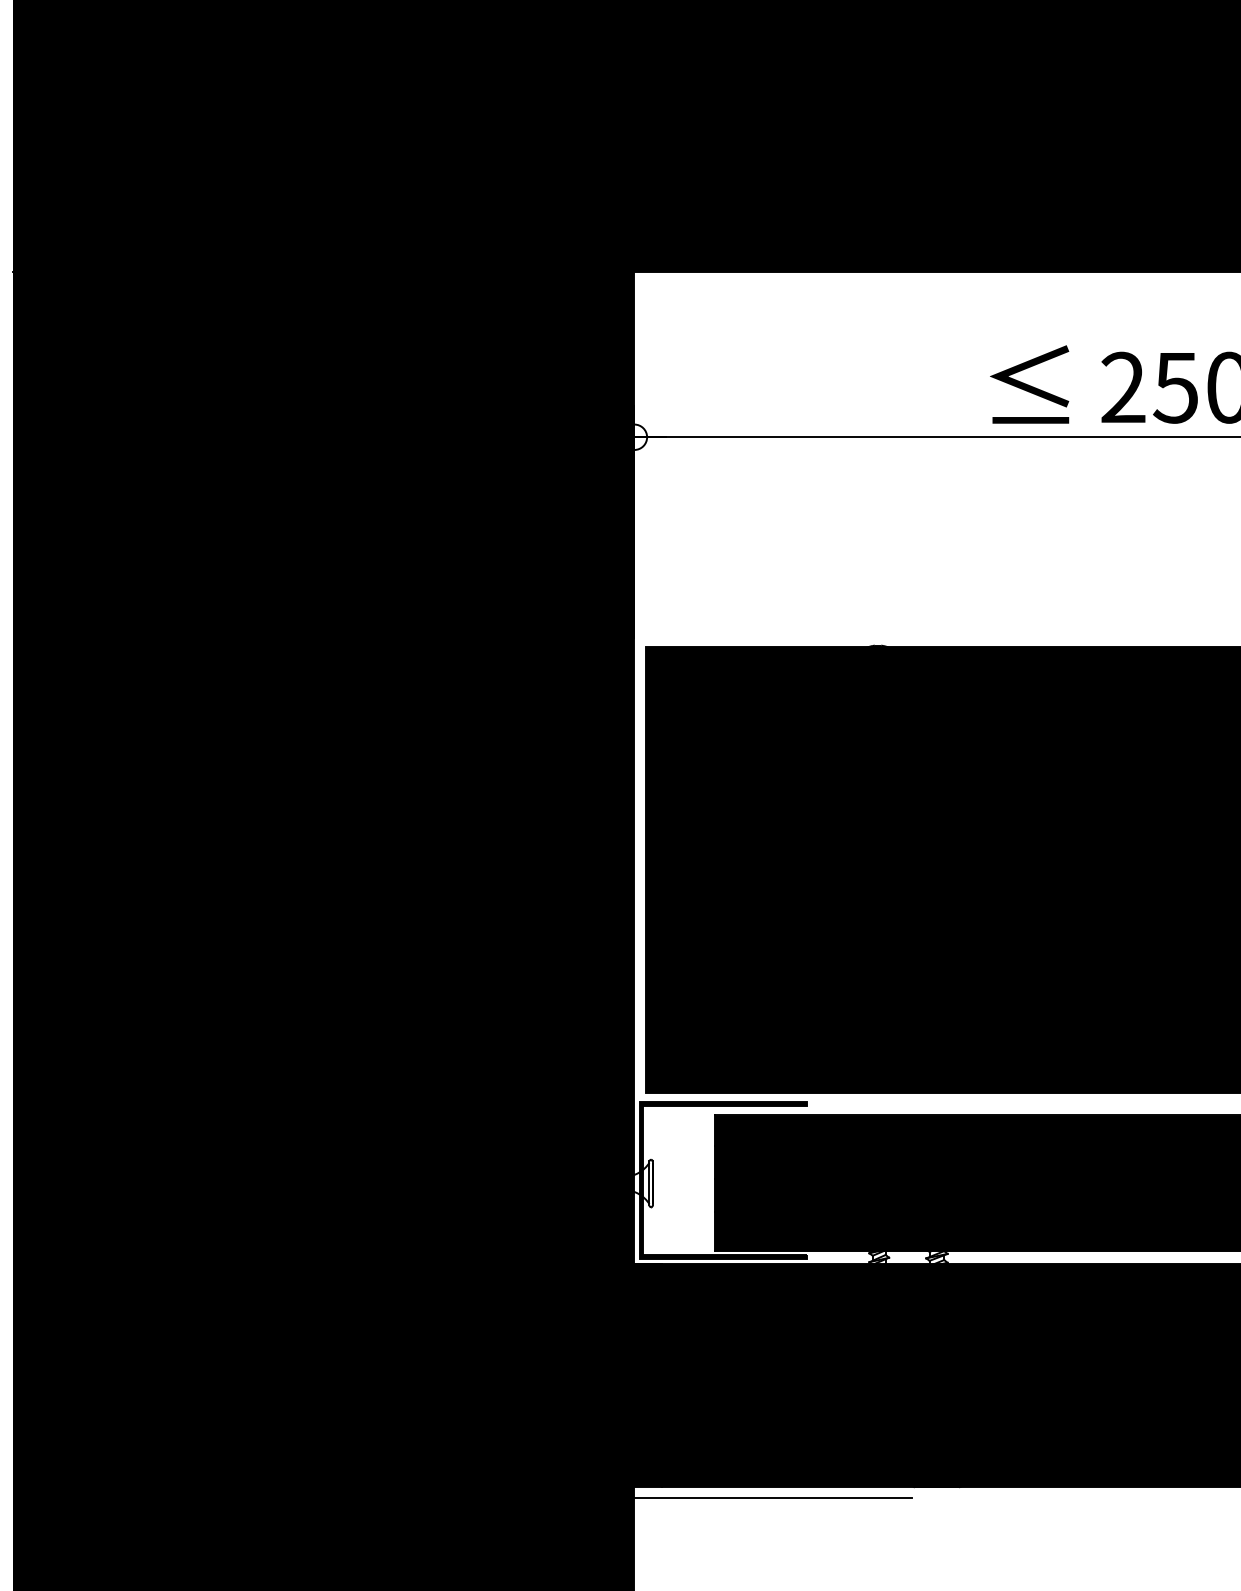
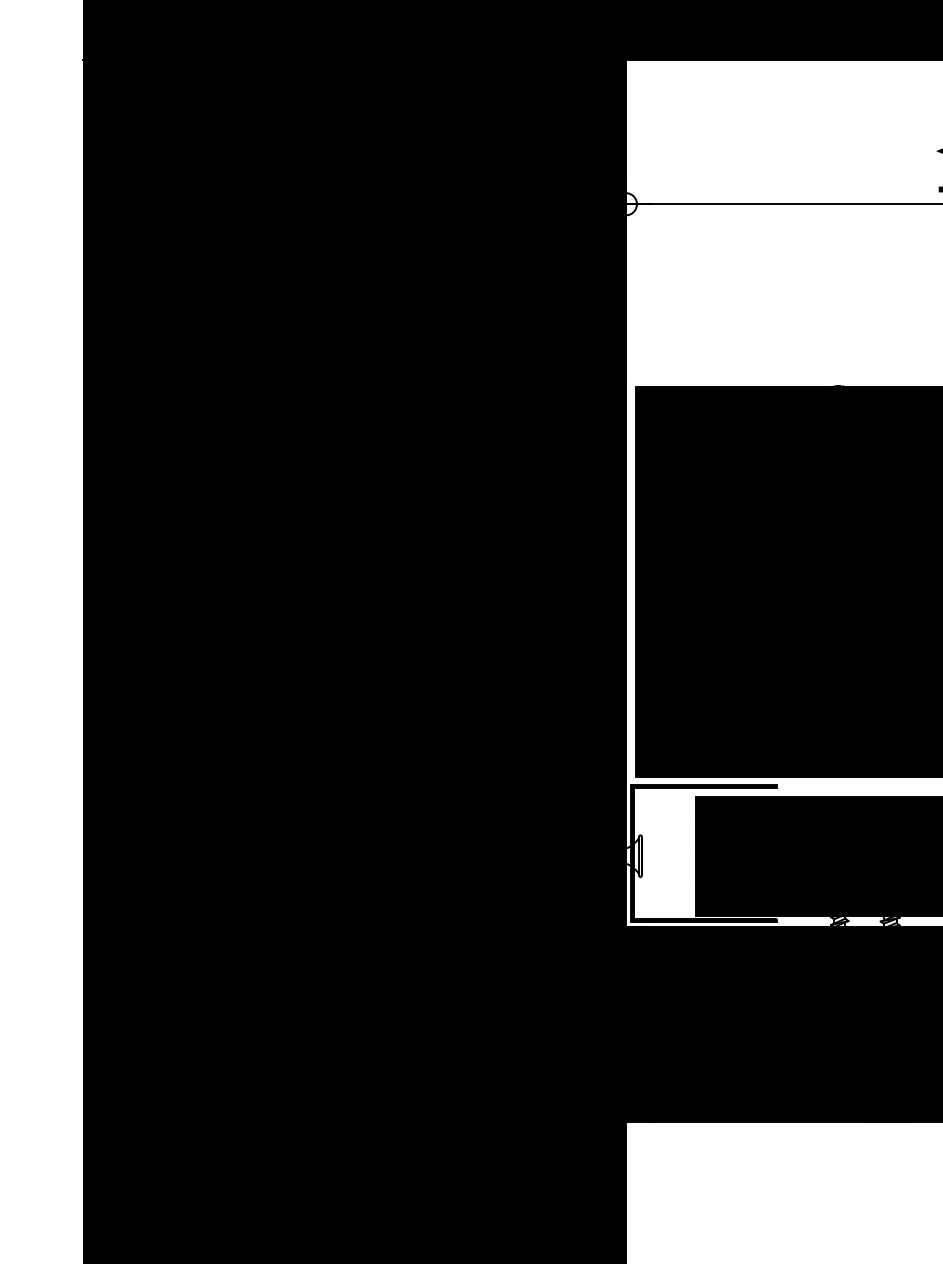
line: (772, 1498) -> (746, 1131), removed

